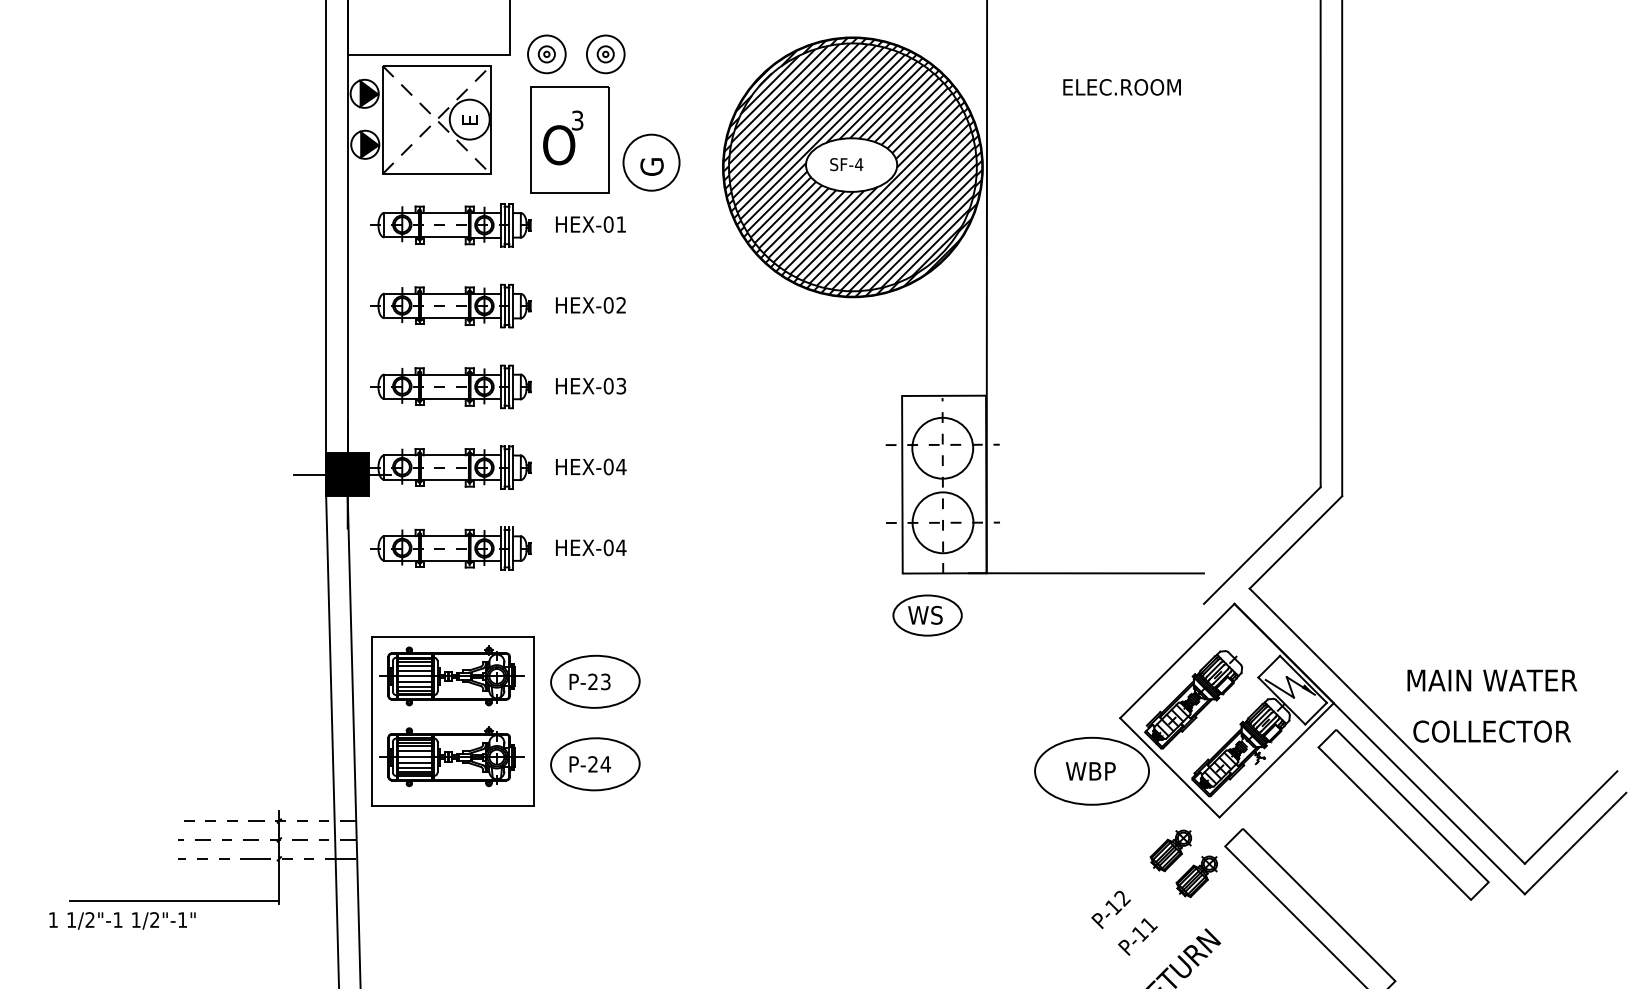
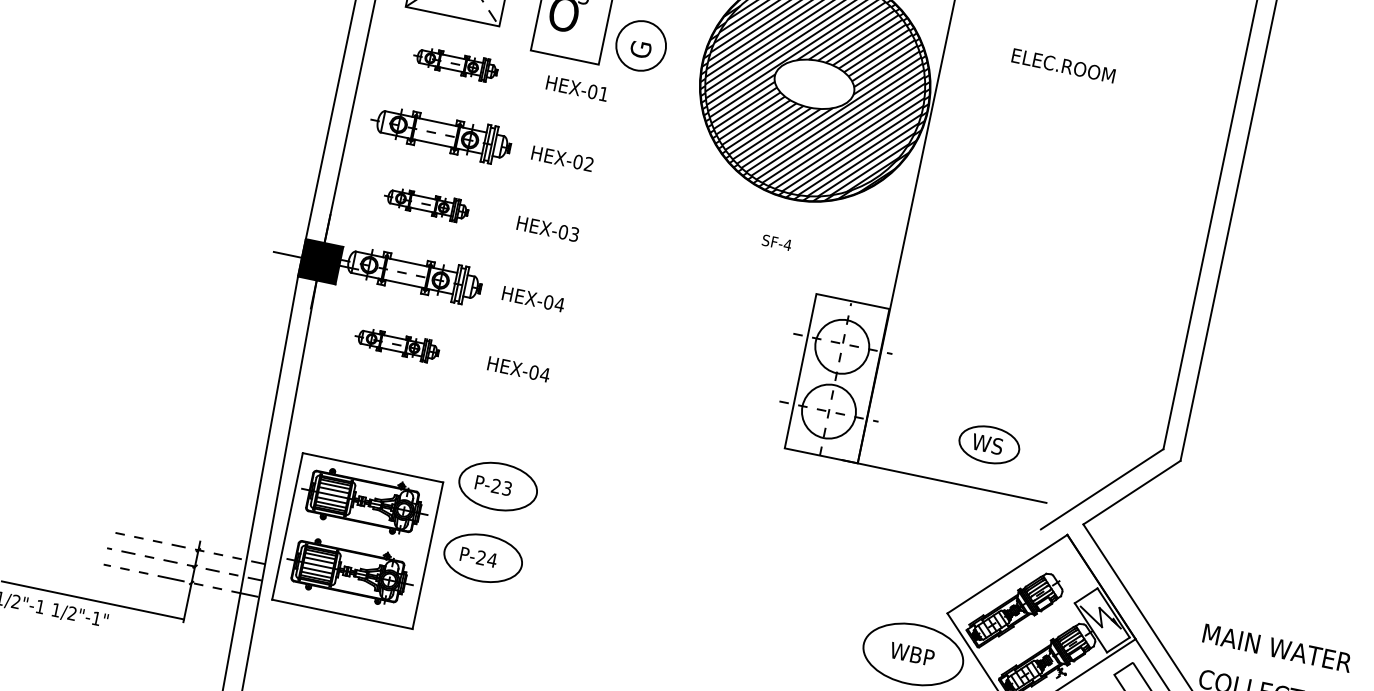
text: (846, 164) -> (776, 242), moved
part: (450, 225) -> (455, 63), size x0.6
part: (450, 386) -> (425, 203), size x0.6
part: (450, 548) -> (396, 344), size x0.6
part: (927, 615) -> (989, 444), moved
part: (452, 721) -> (357, 541), moved

